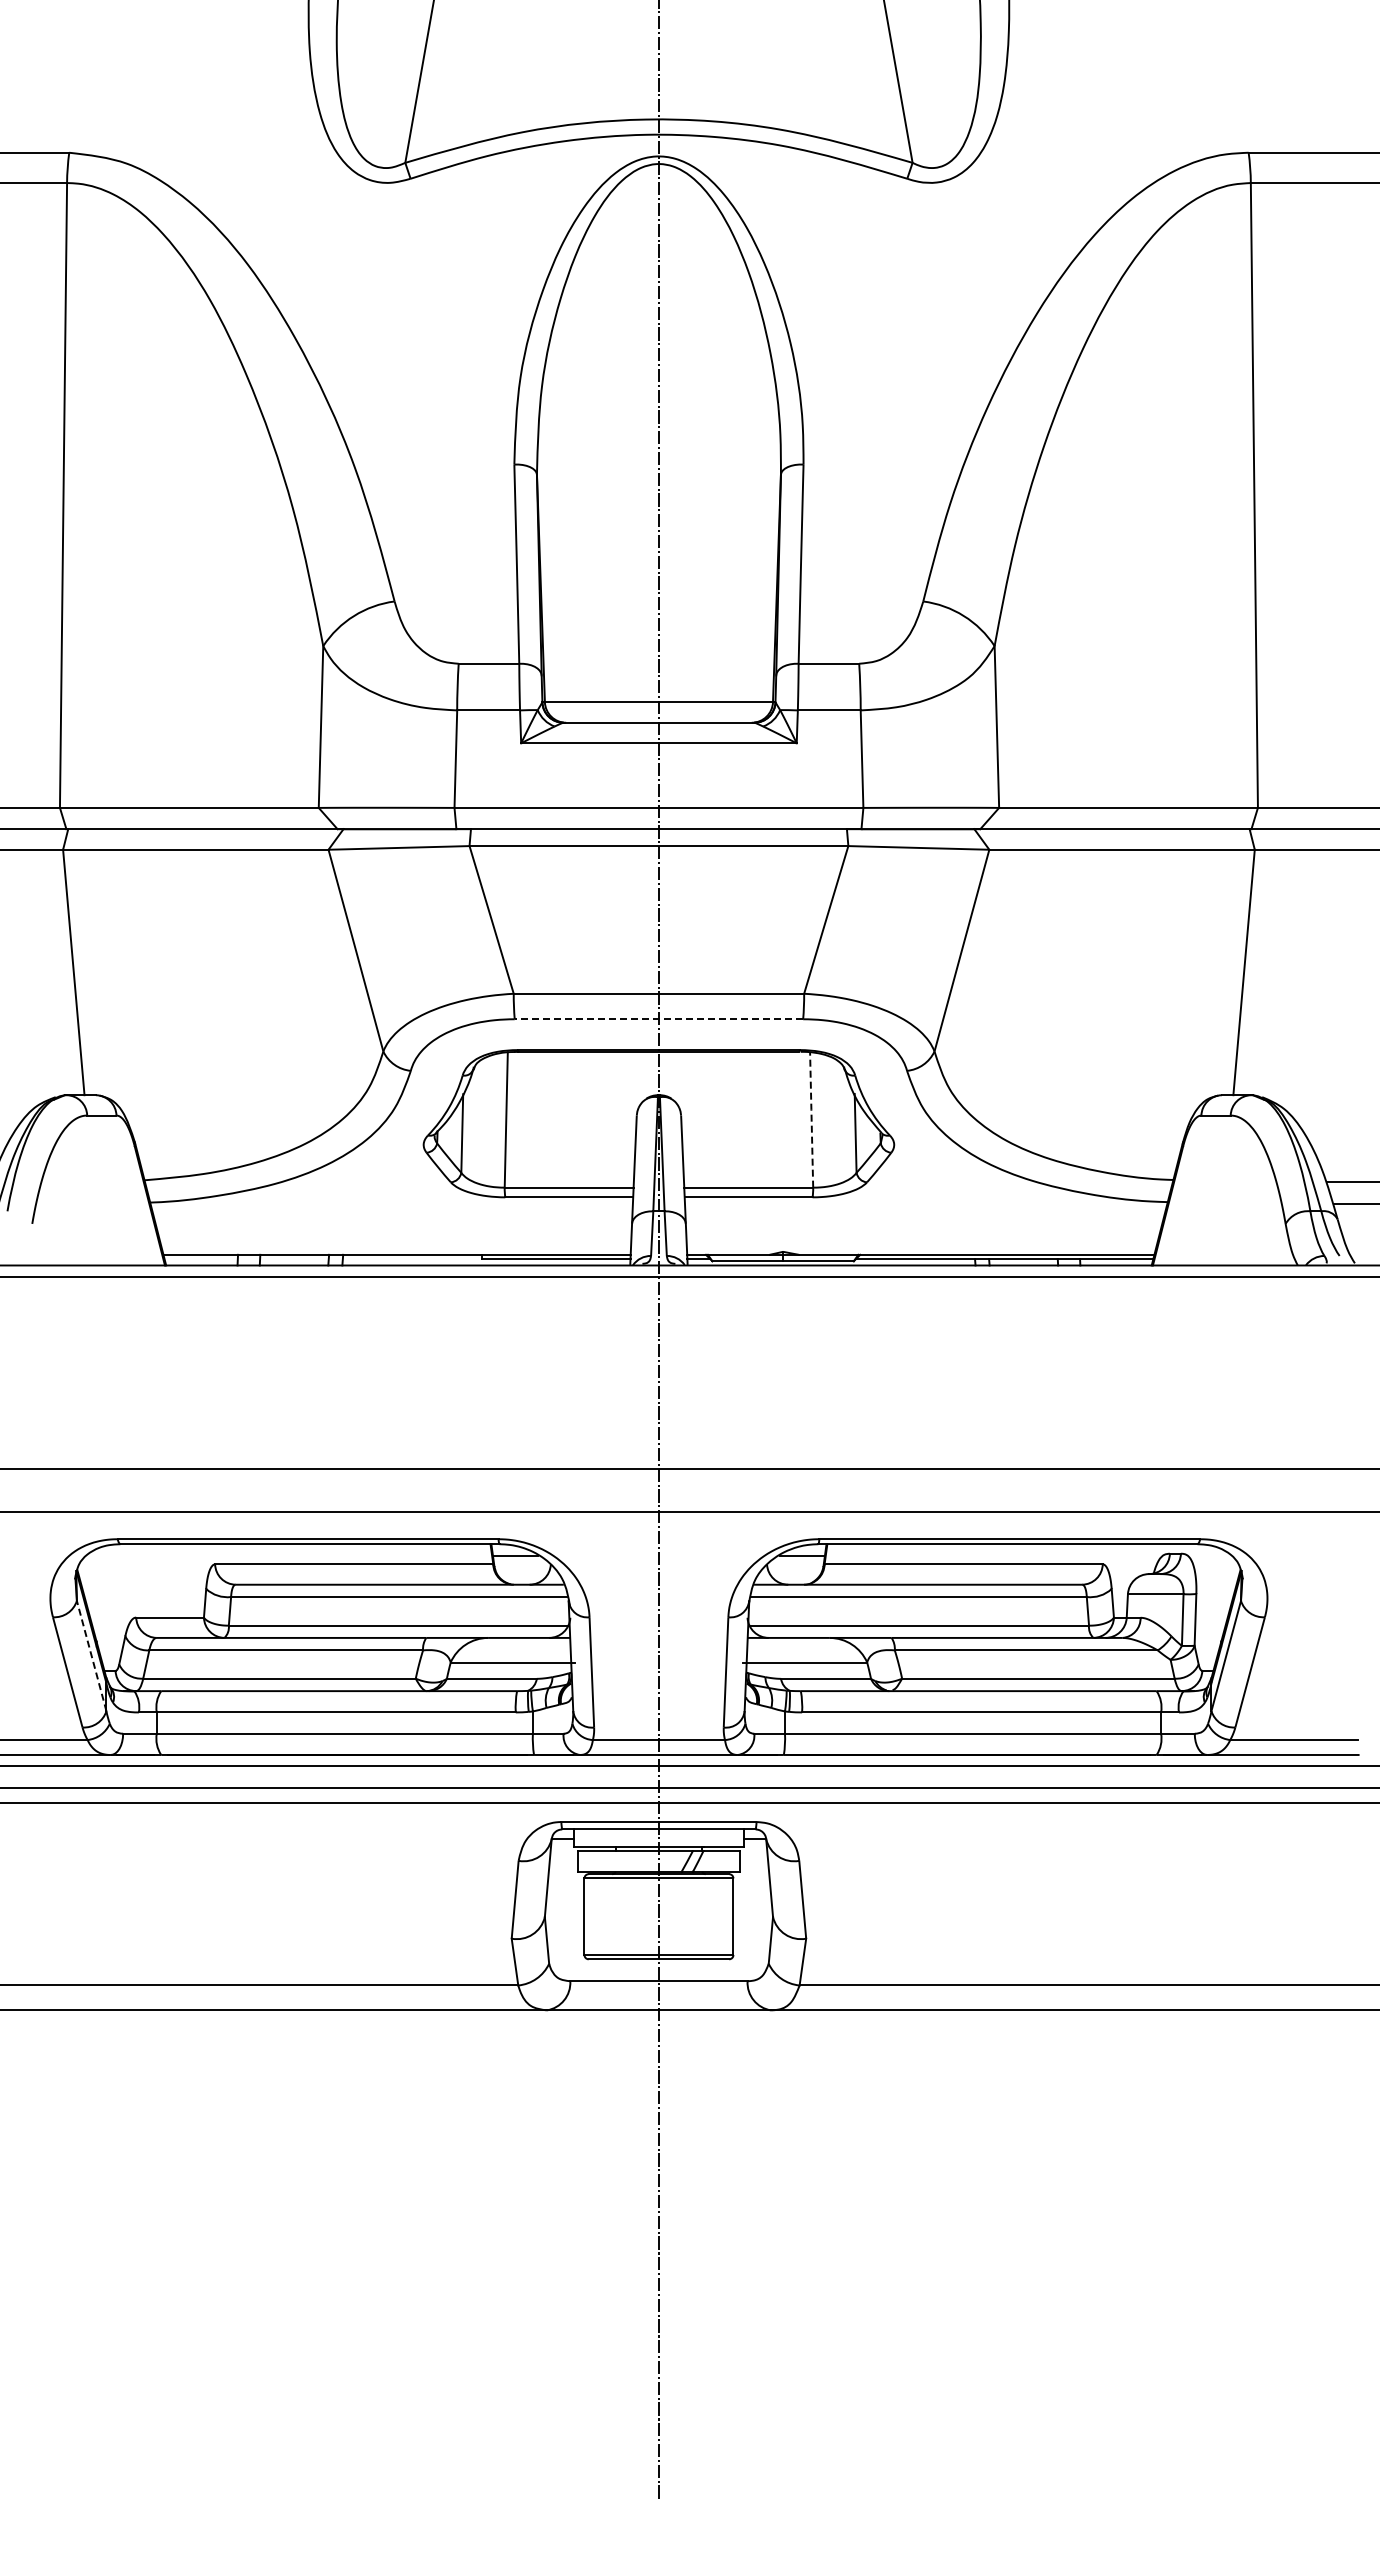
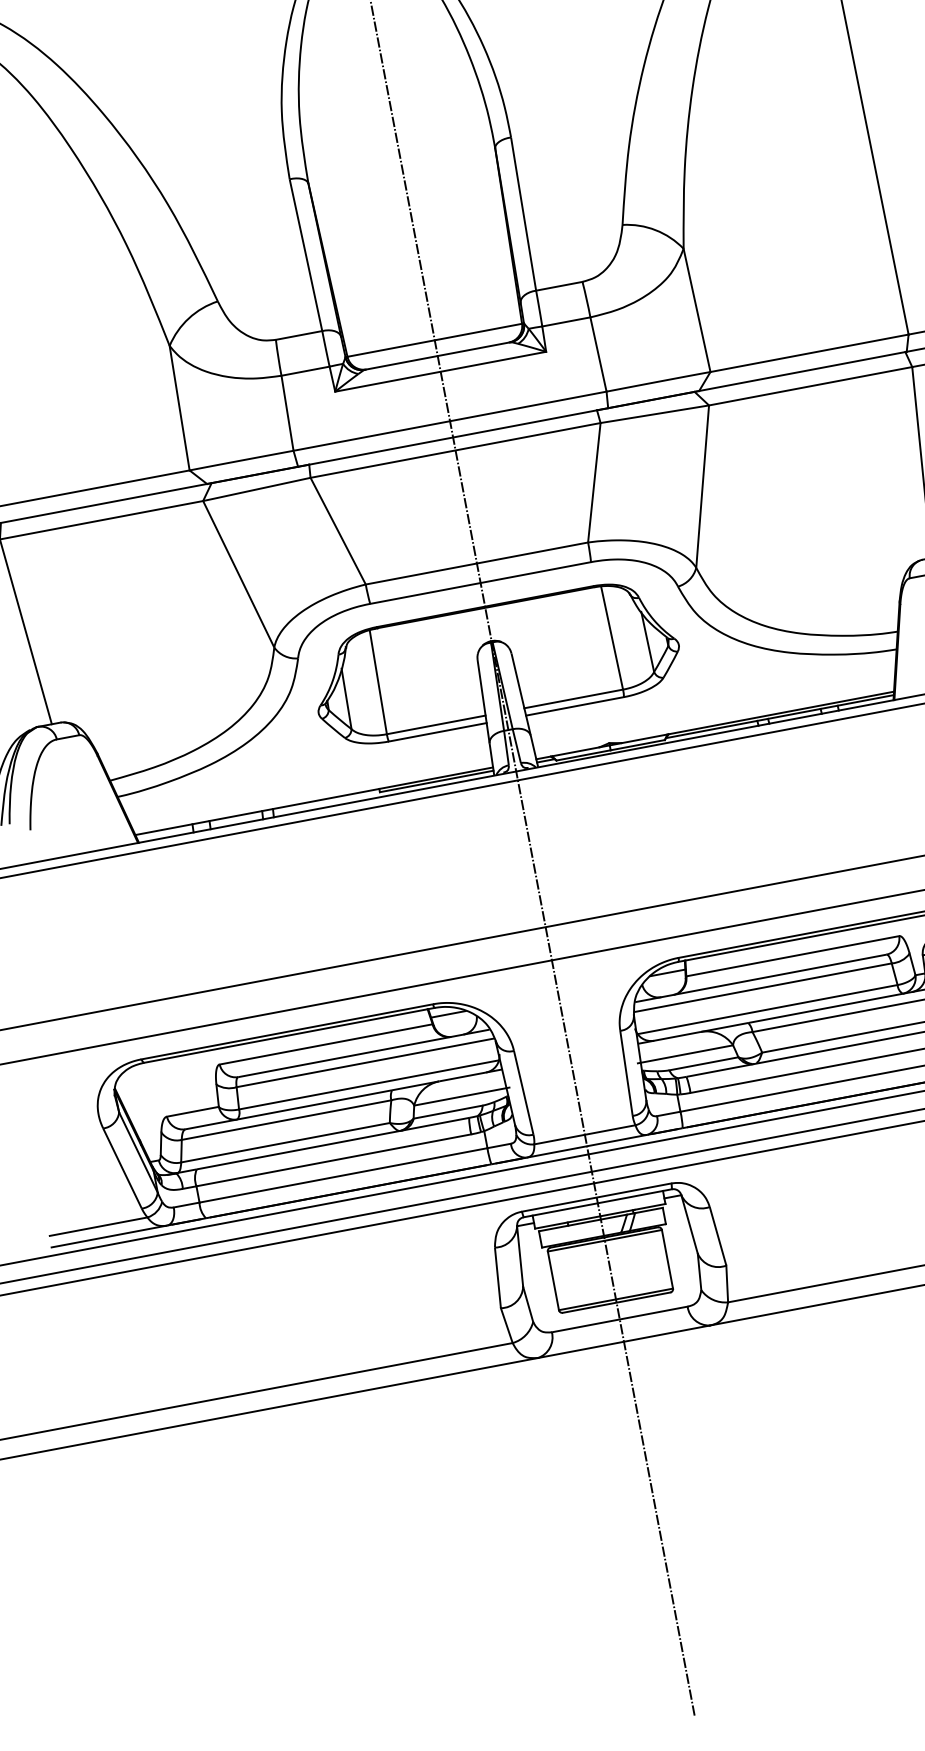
line: (658, 1019) -> (480, 583), dashed -> solid
line: (811, 1118) -> (611, 636), dashed -> solid
line: (91, 1655) -> (138, 1152), dashed -> solid

